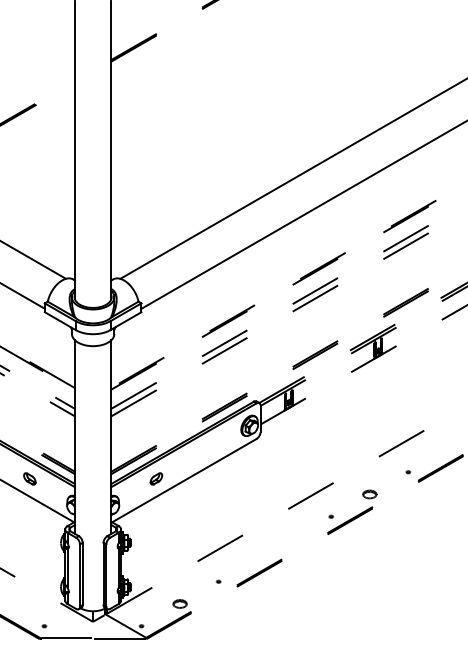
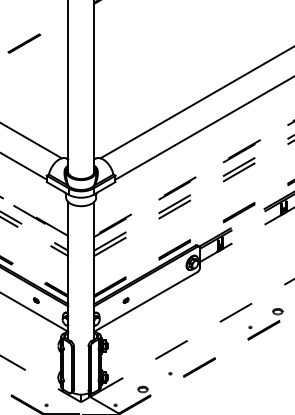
part: (29, 478) -> (35, 300), size x0.6
part: (156, 478) -> (126, 300), size x0.6

